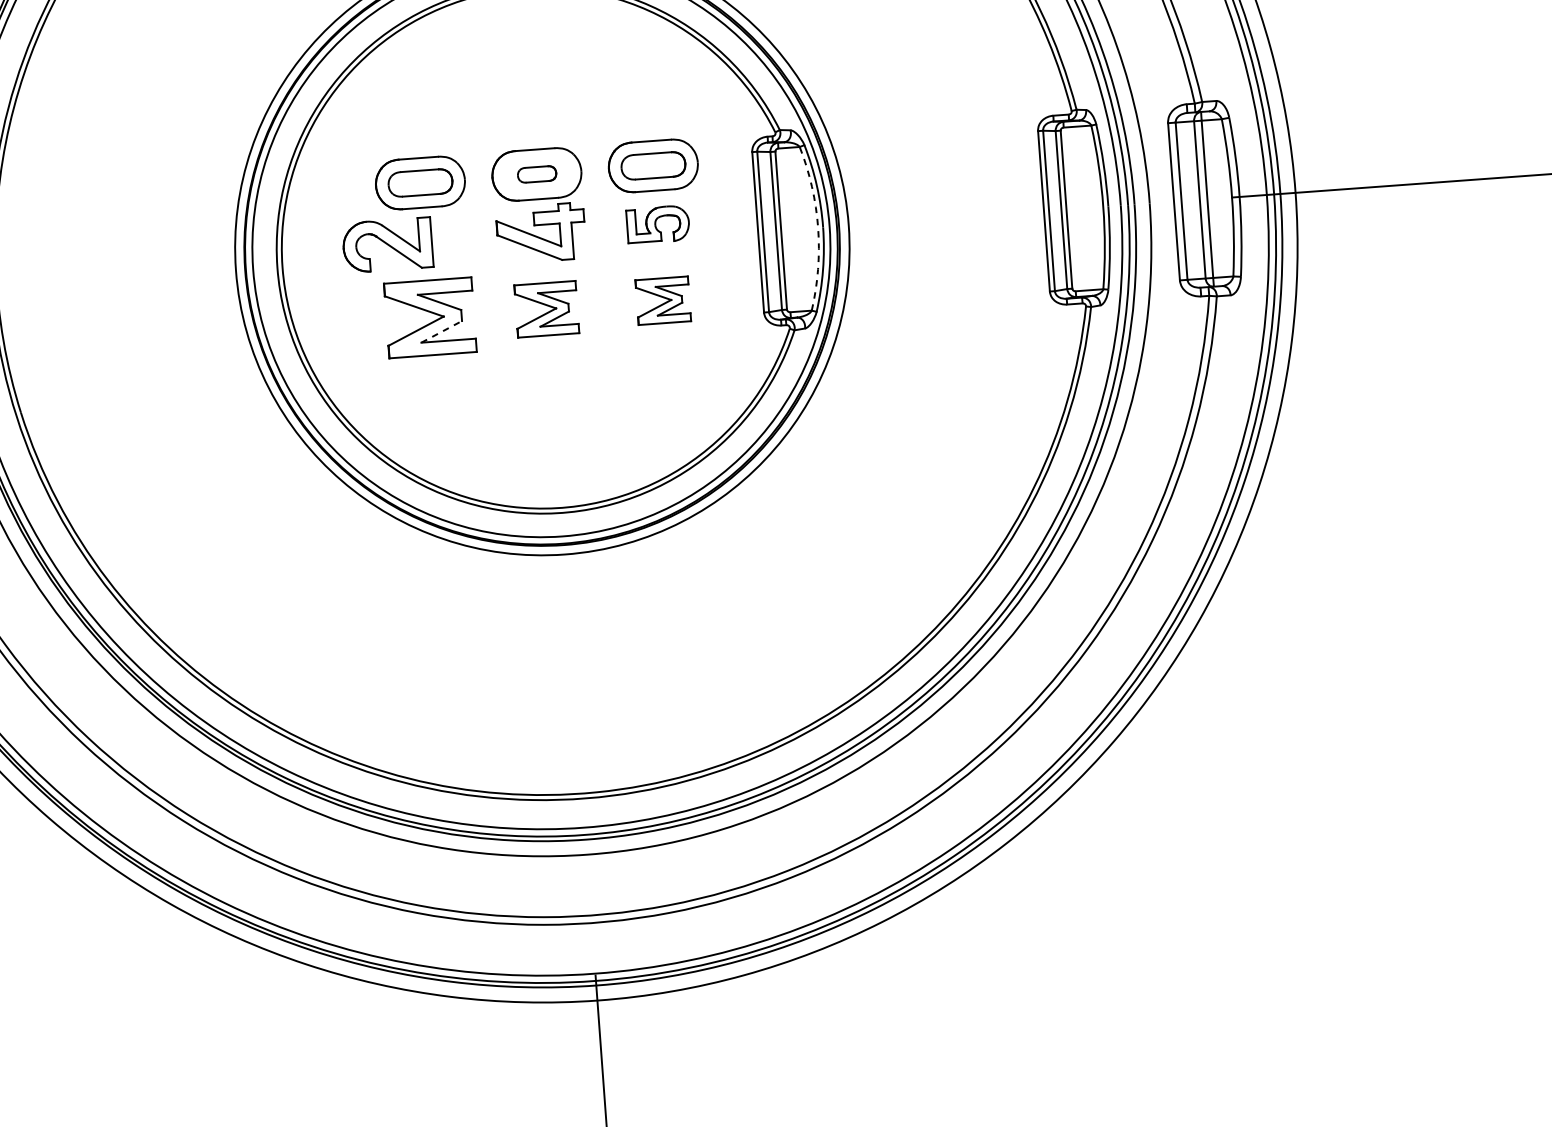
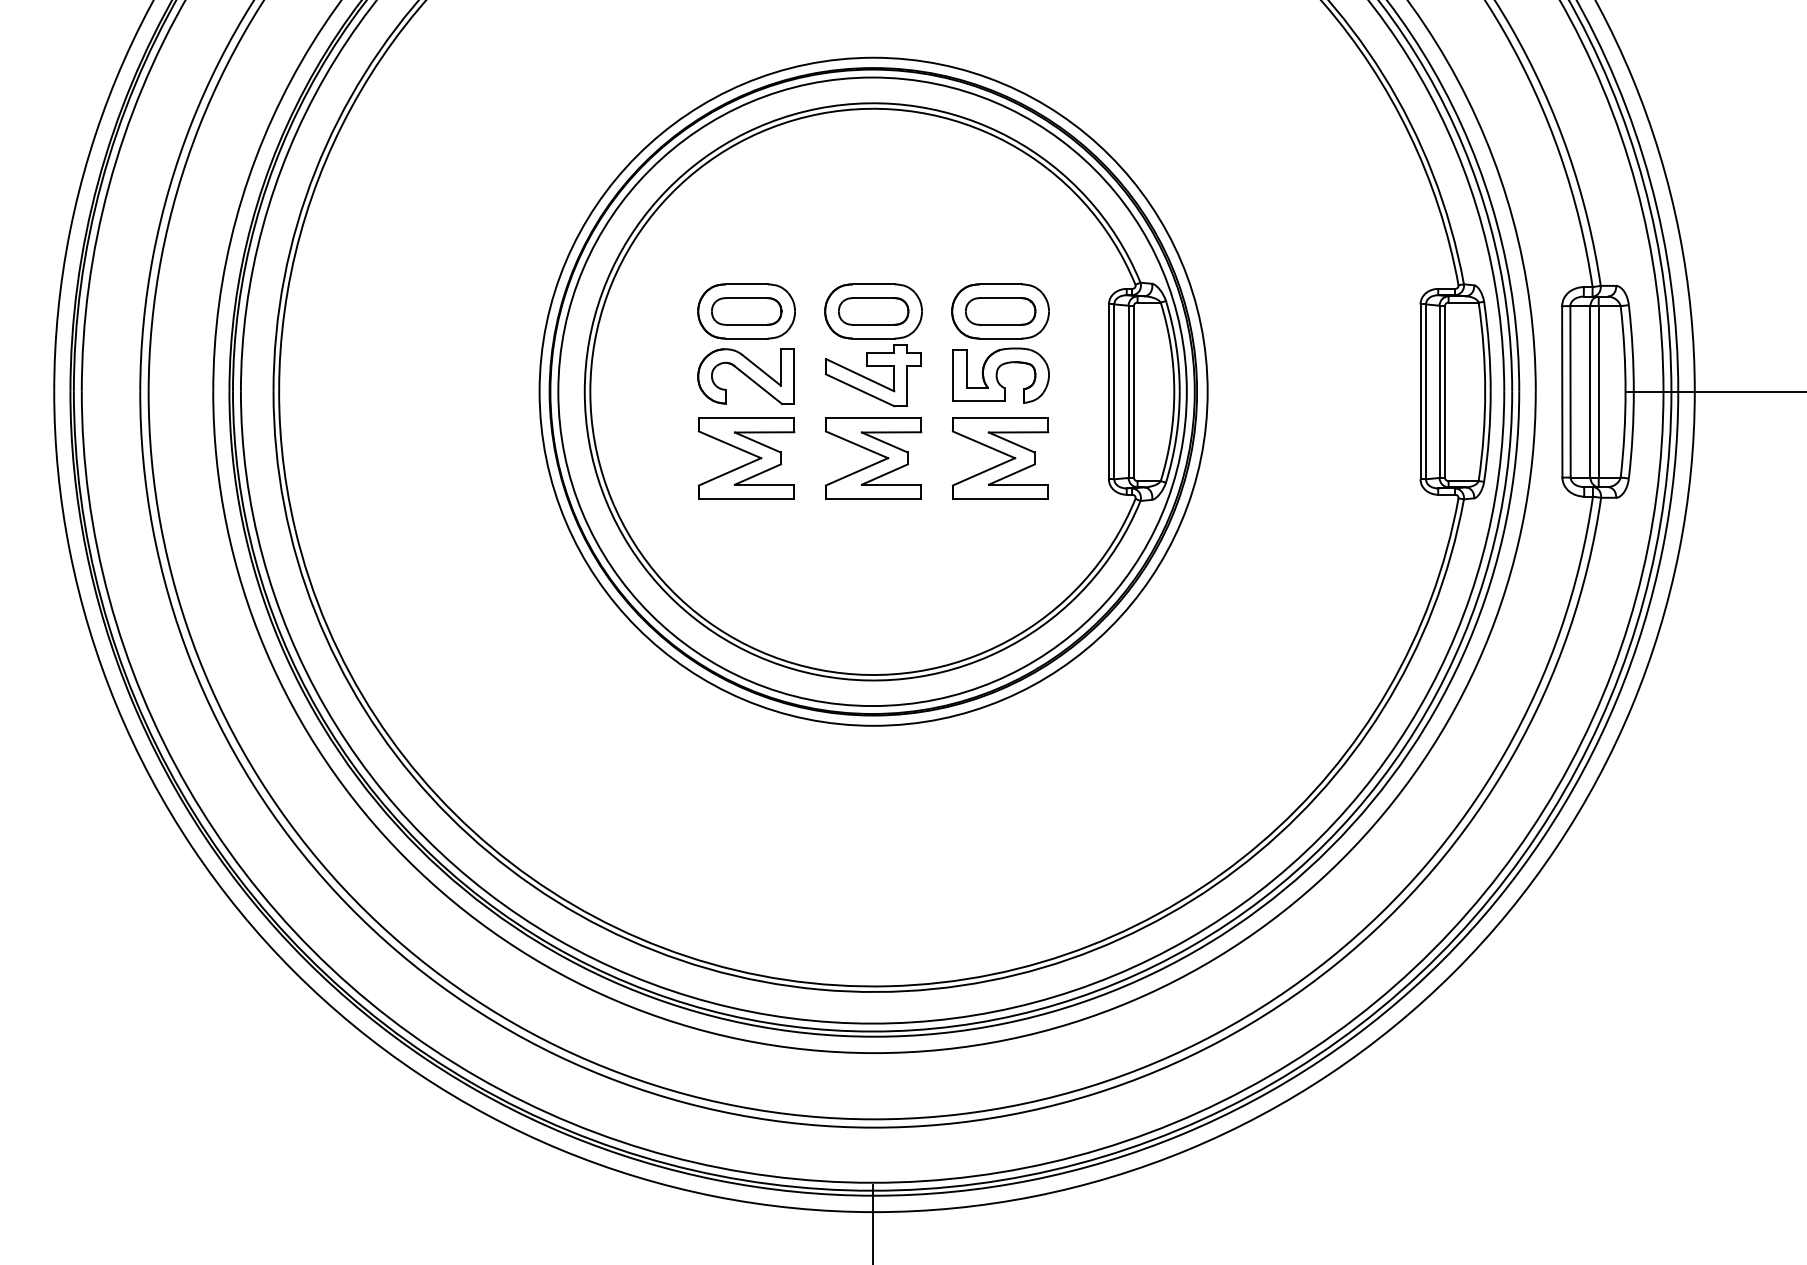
part: (536, 174) -> (873, 311), size x1.67
part: (657, 224) -> (1000, 375), size x1.43
arc: (818, 227) -> (1174, 391), dashed -> solid
part: (387, 245) -> (745, 376), moved
part: (663, 300) -> (1000, 458), size x1.67
part: (546, 309) -> (873, 458), size x1.43
line: (442, 331) -> (758, 474), dashed -> solid

